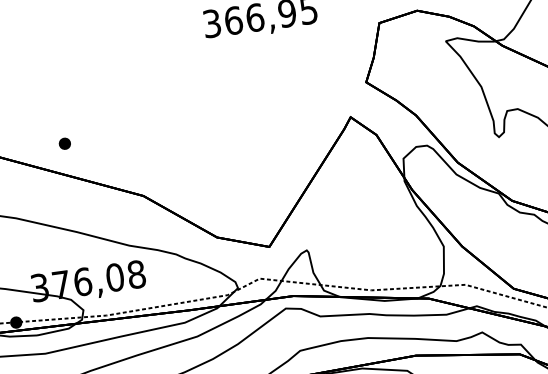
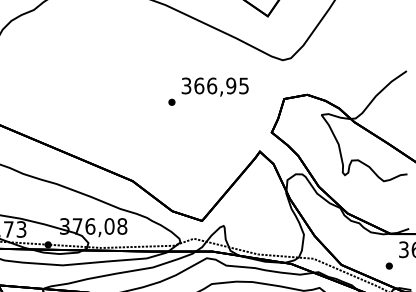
part: (63, 142) -> (171, 101), moved

